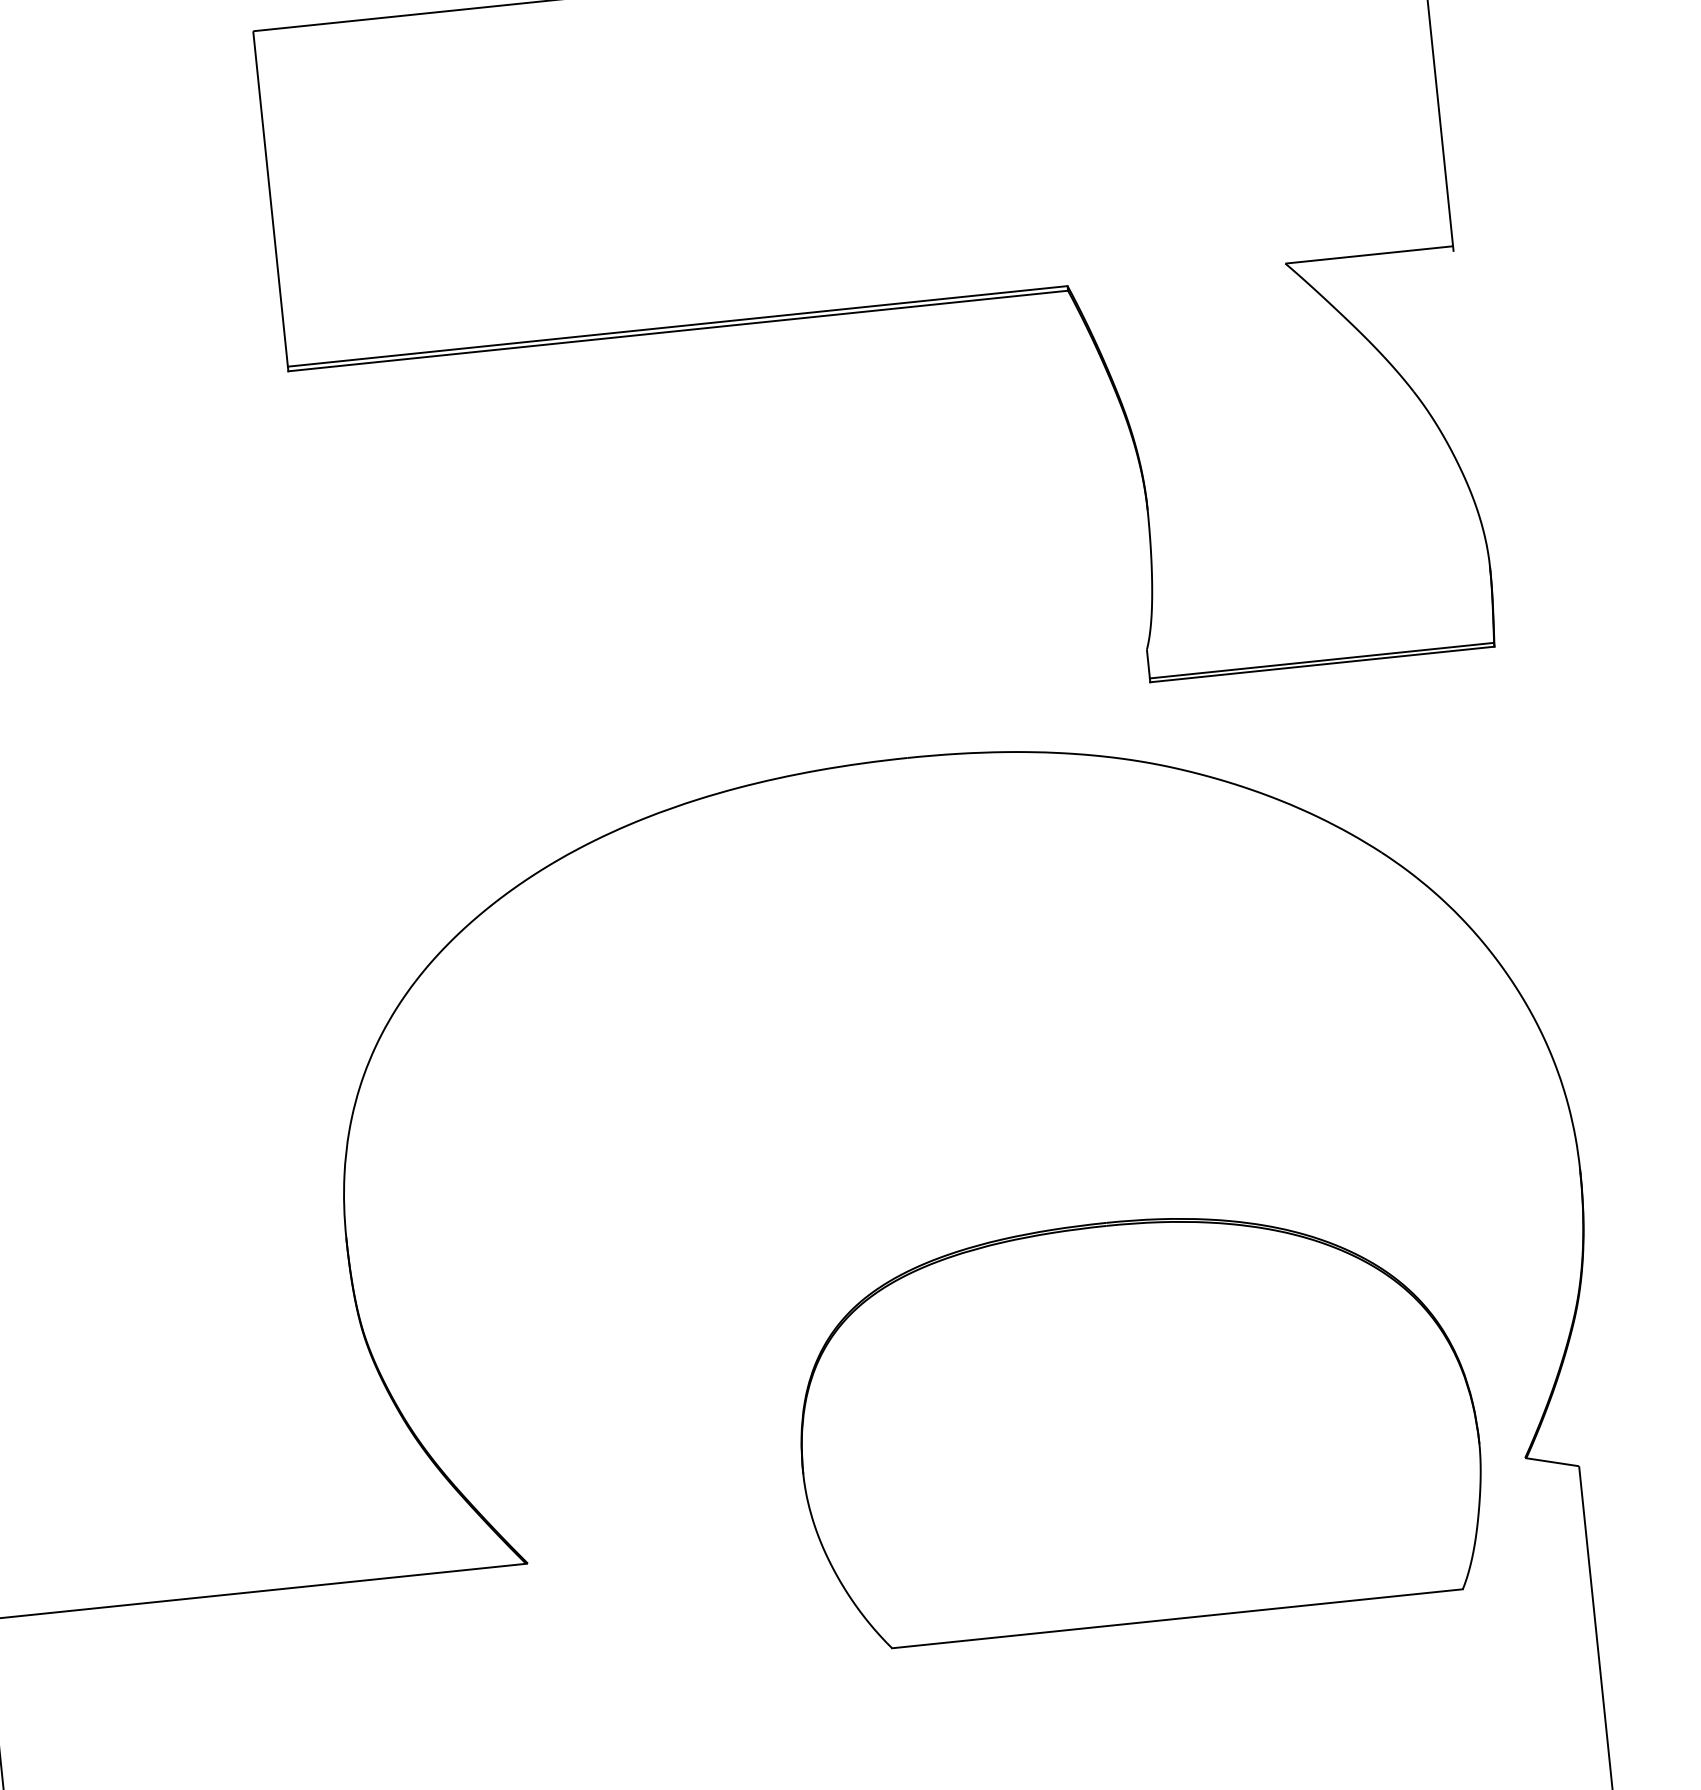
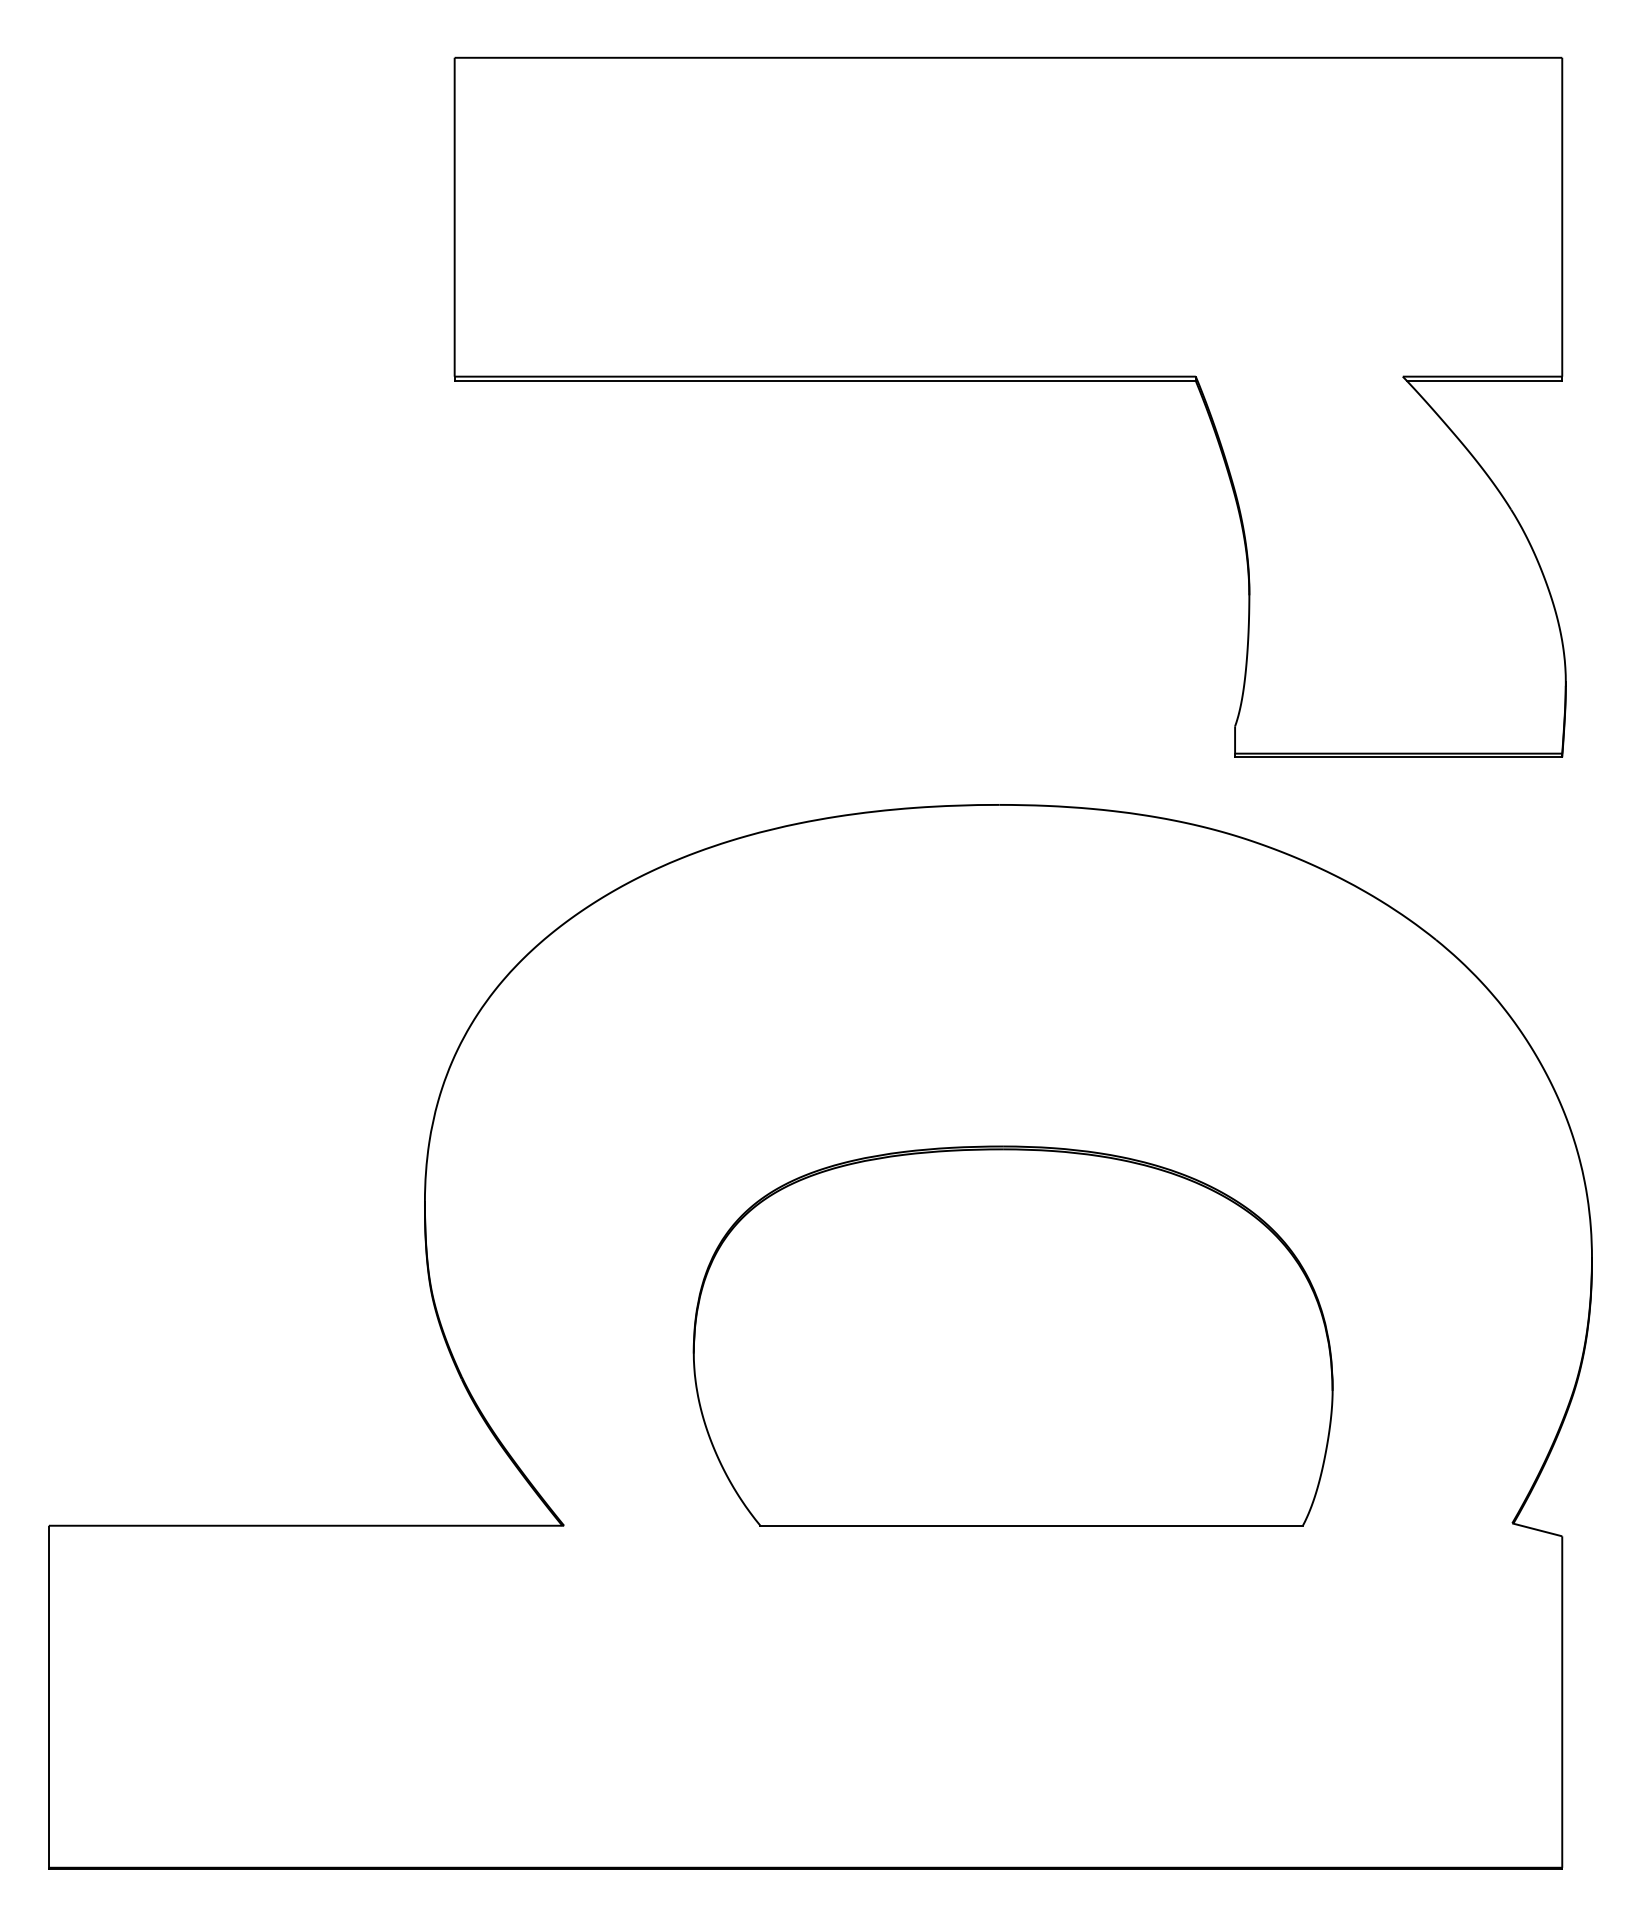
line: (1371, 259) -> (1484, 381), added
part: (1136, 1420) -> (1012, 1335), moved

